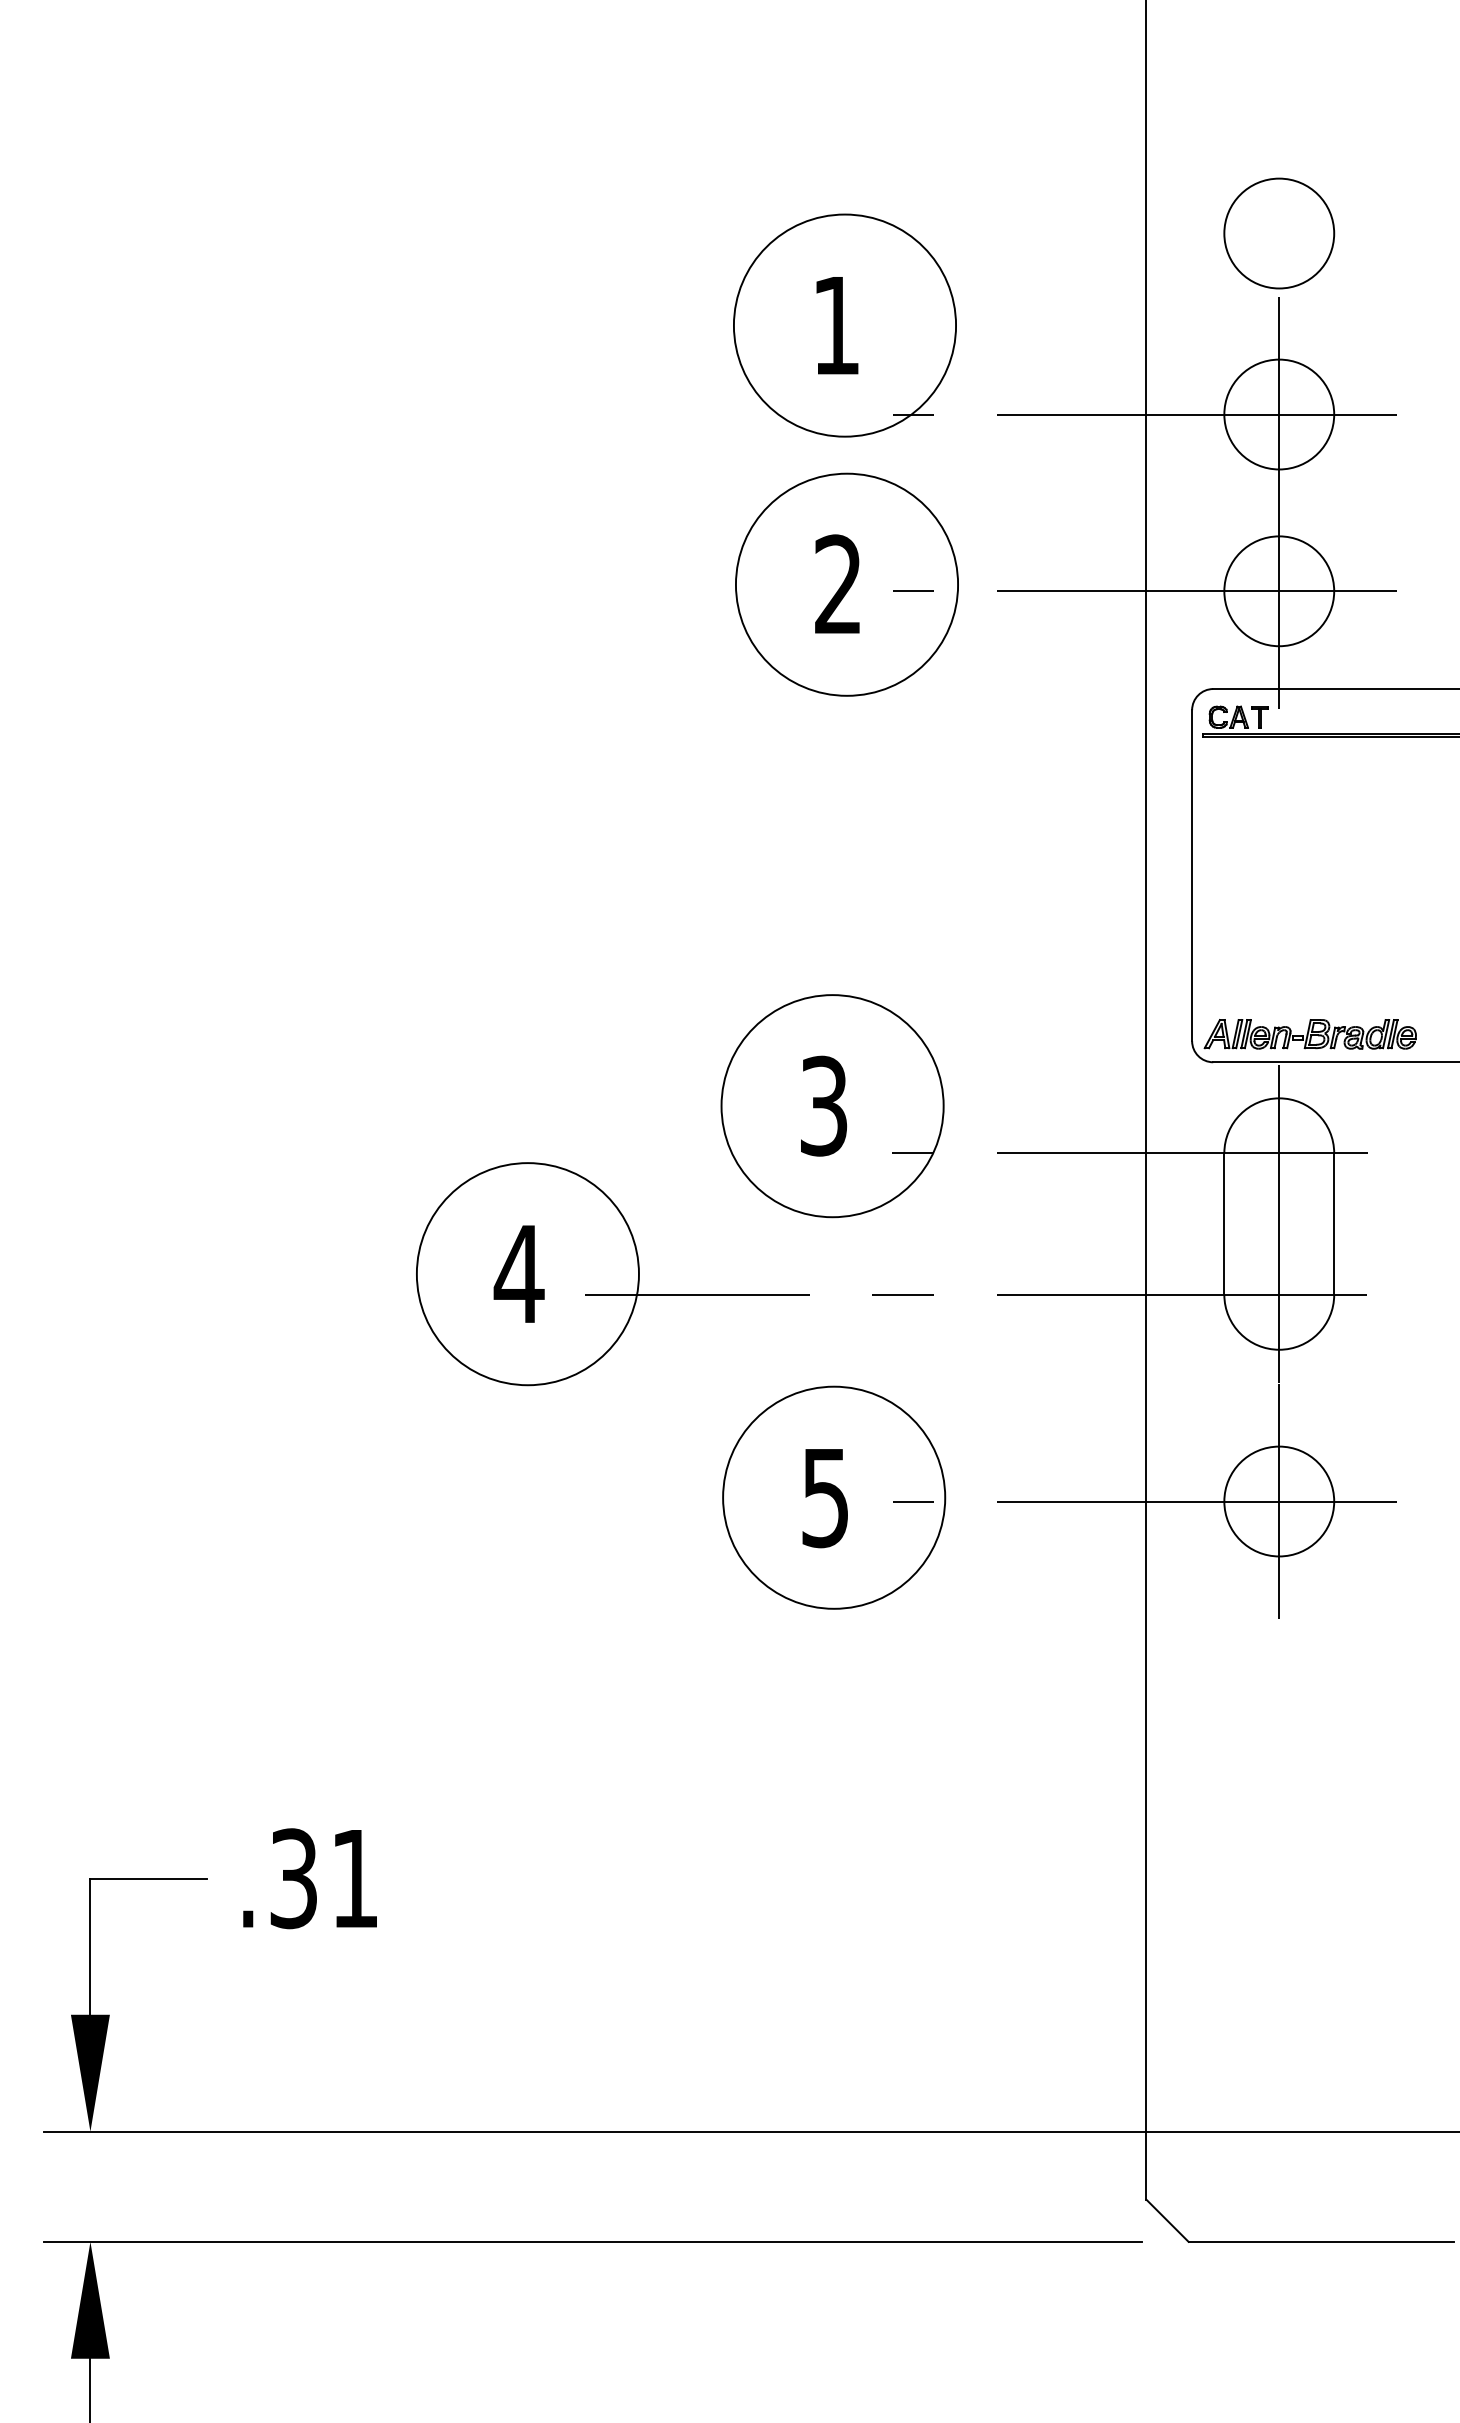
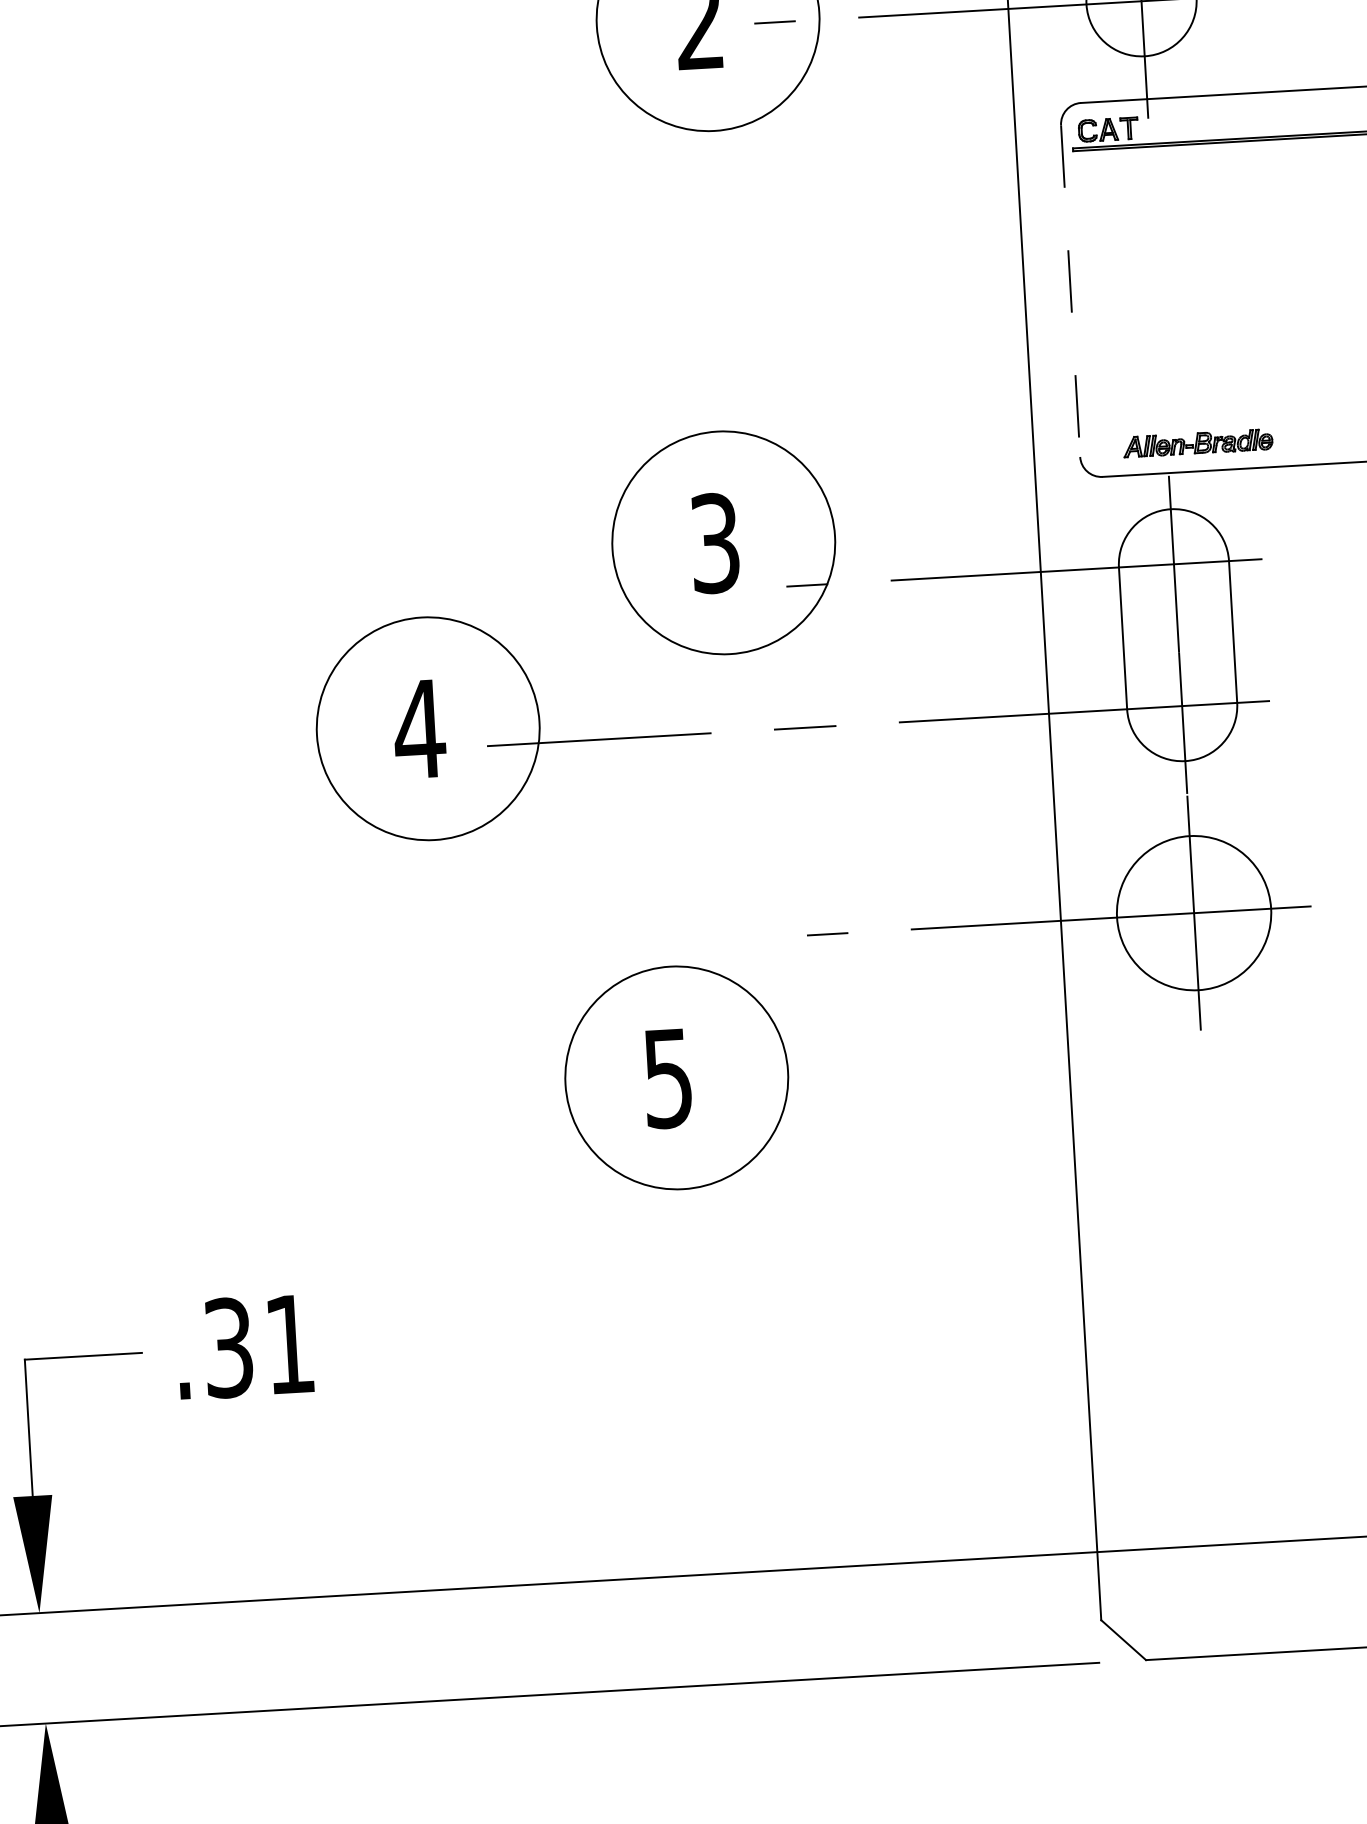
line: (1192, 876) -> (1071, 292), solid -> dashed
part: (1309, 1034) -> (1197, 443), size x0.7
part: (834, 1497) -> (677, 1077), moved
circle: (1279, 1501) -> (1194, 913), size x1.4

